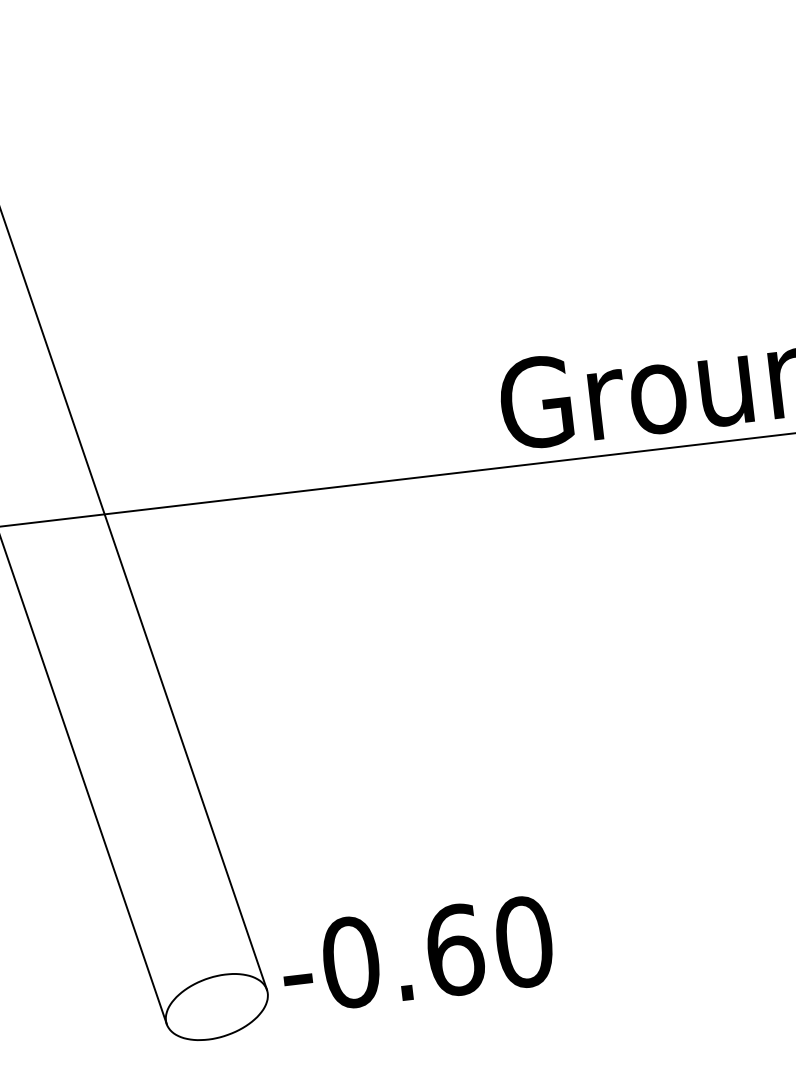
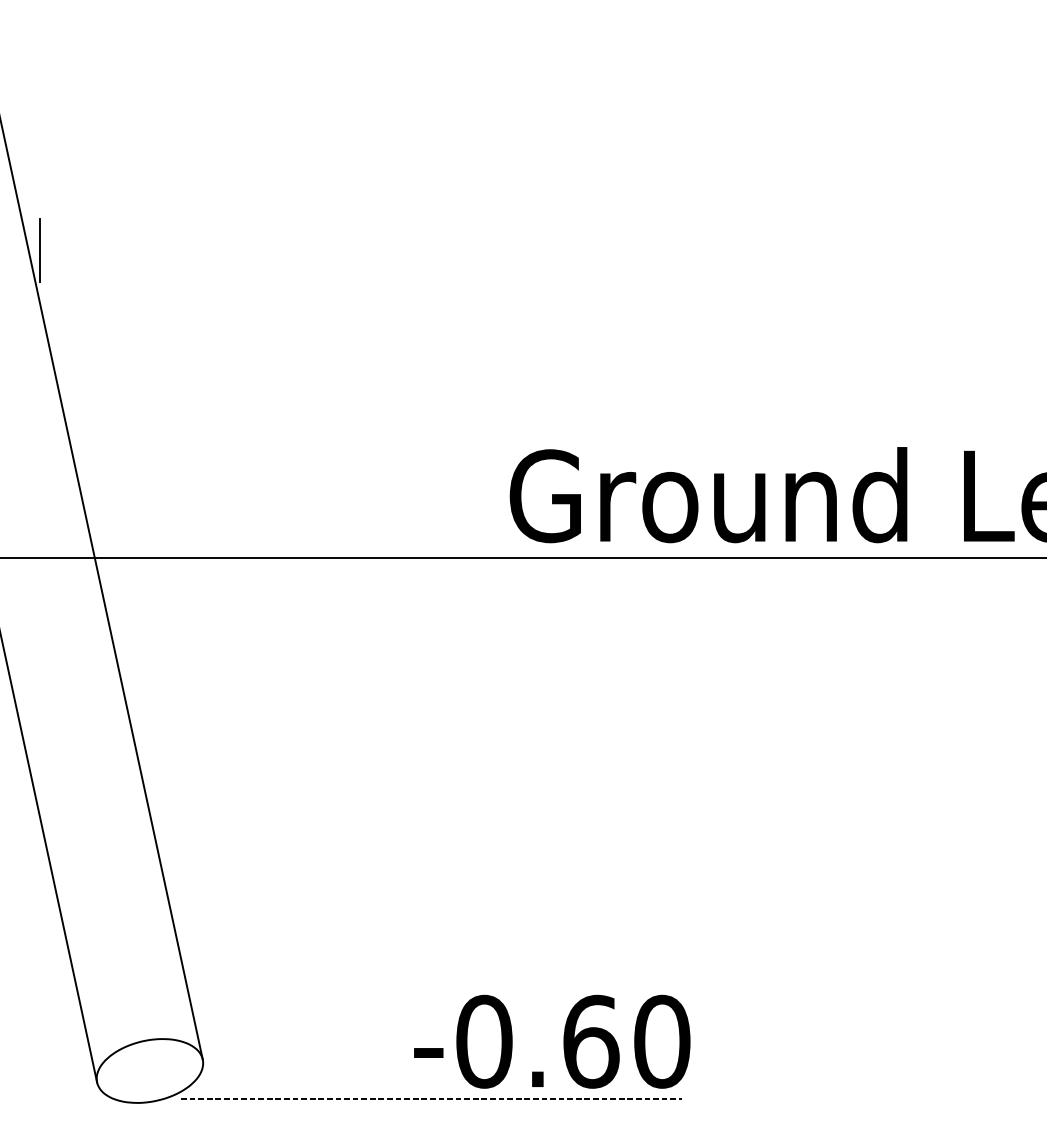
line: (15, 221) -> (39, 250), added
text: (417, 954) -> (552, 1041), moved
line: (493, 1001) -> (431, 1098), added

